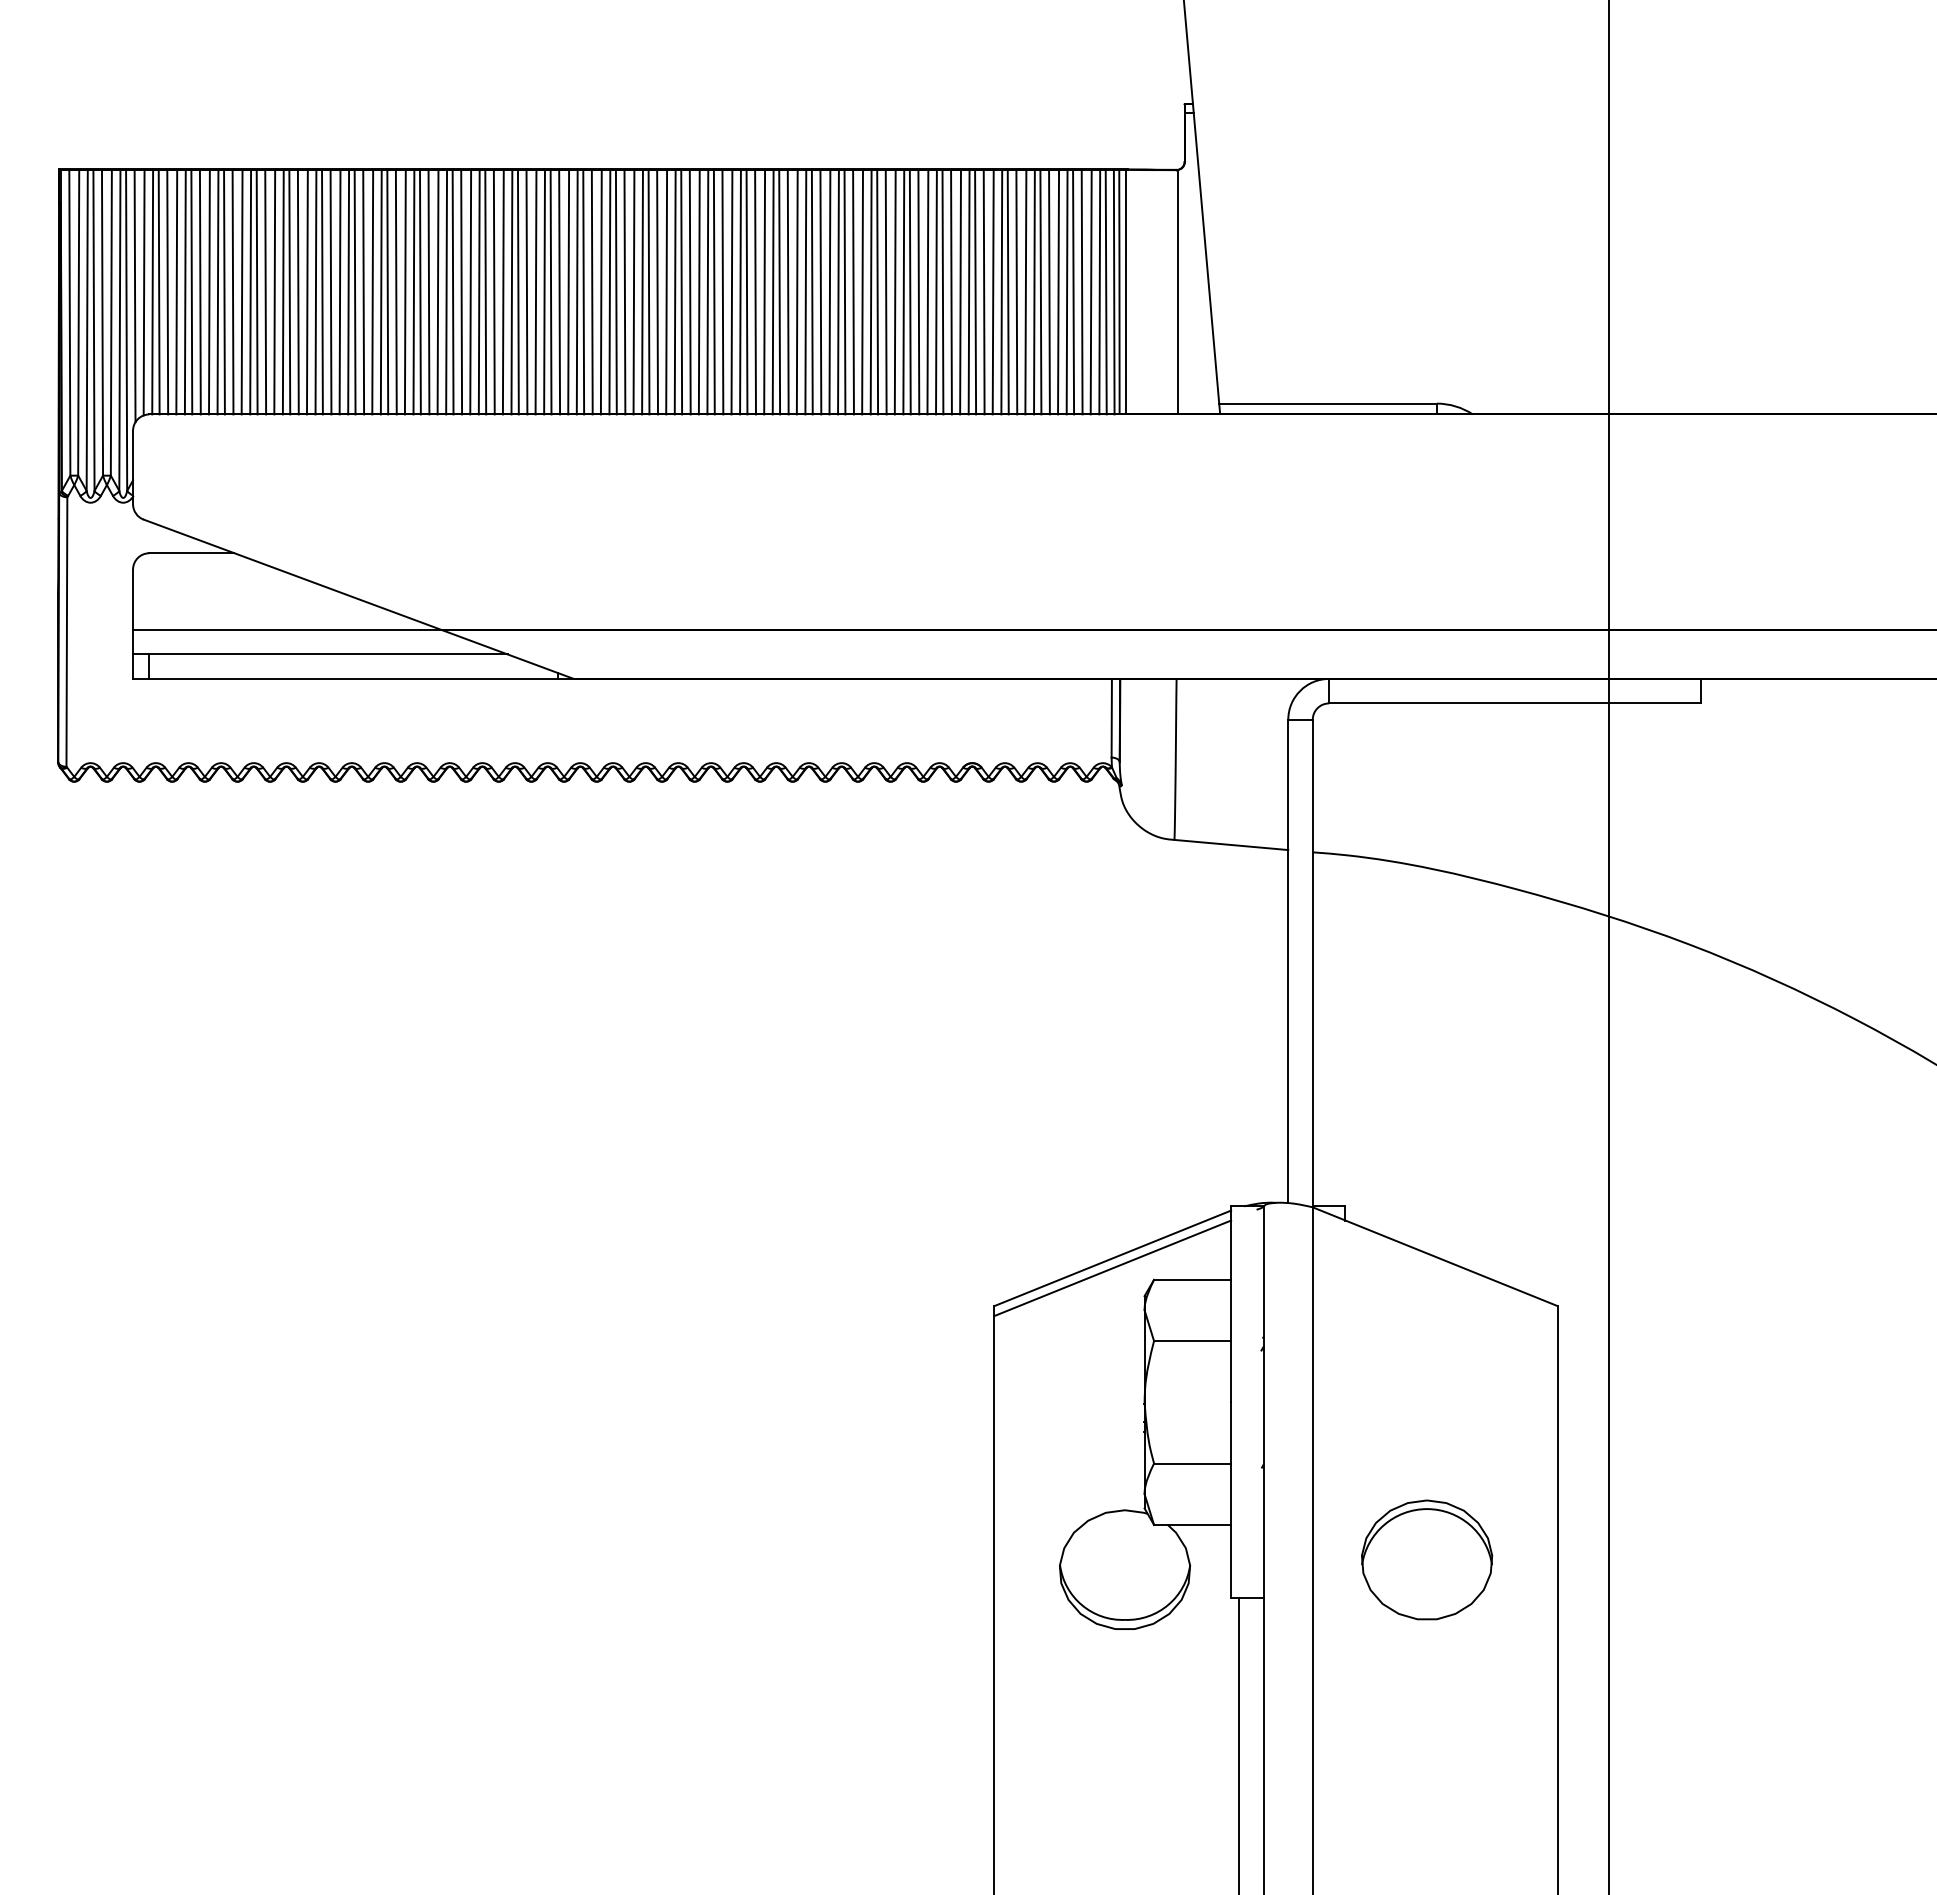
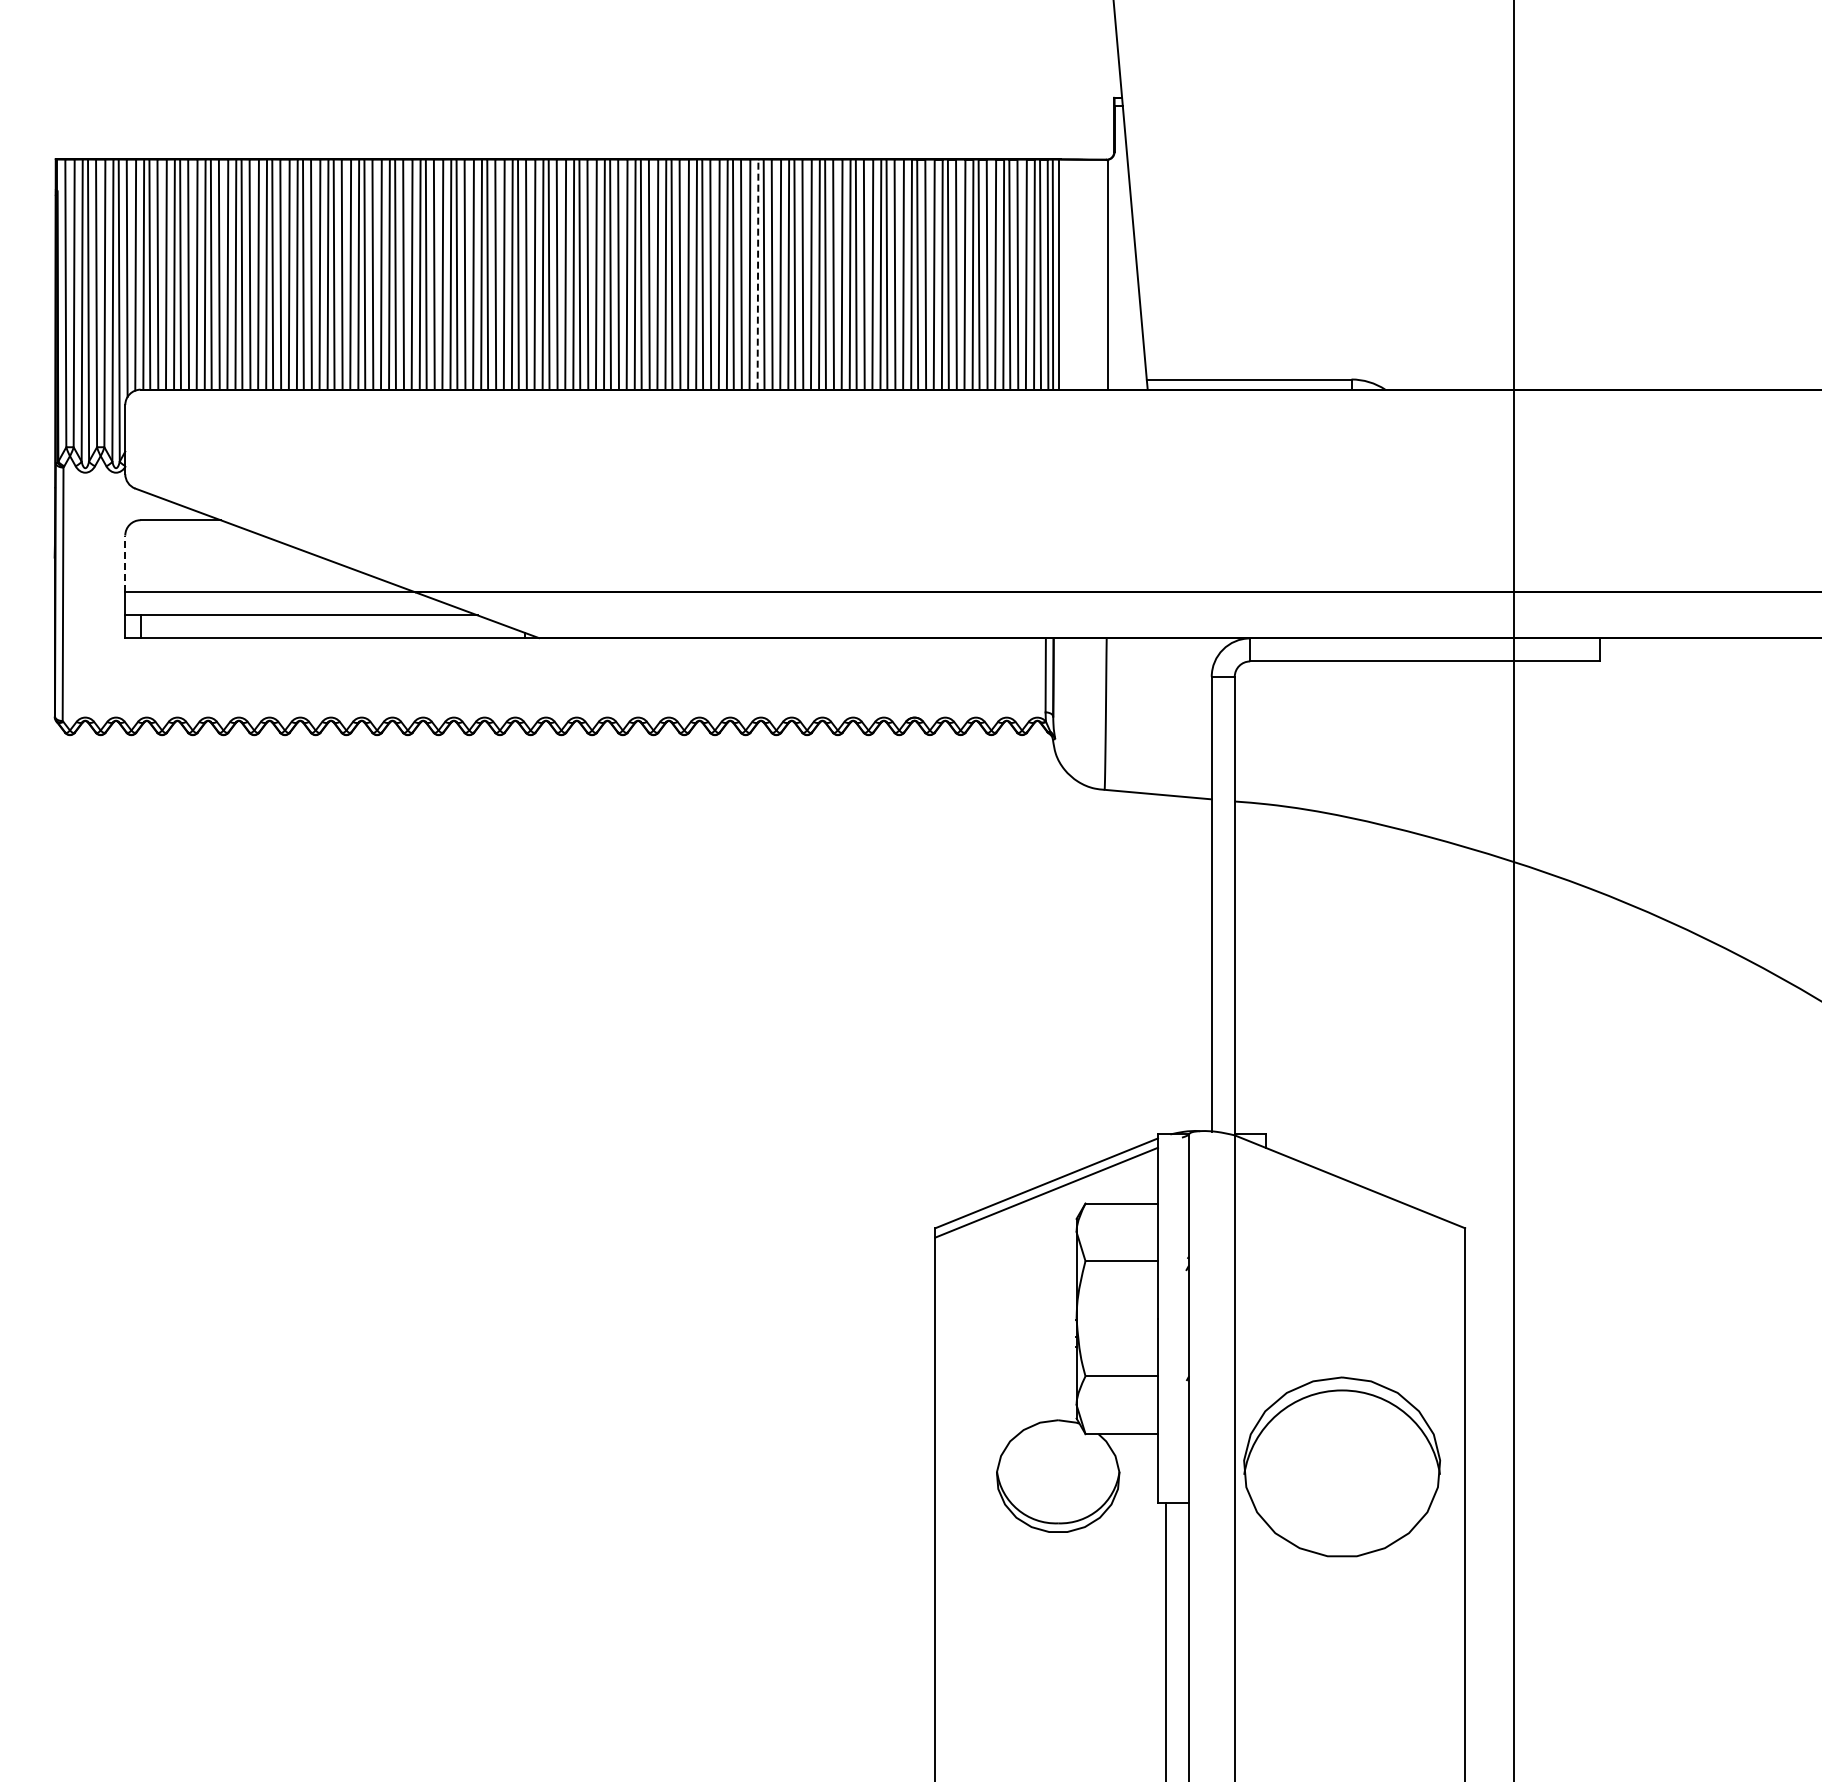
line: (806, 291) -> (758, 274), solid -> dashed
line: (133, 599) -> (125, 563), solid -> dashed
part: (1427, 1559) -> (1342, 1466), size x1.6

